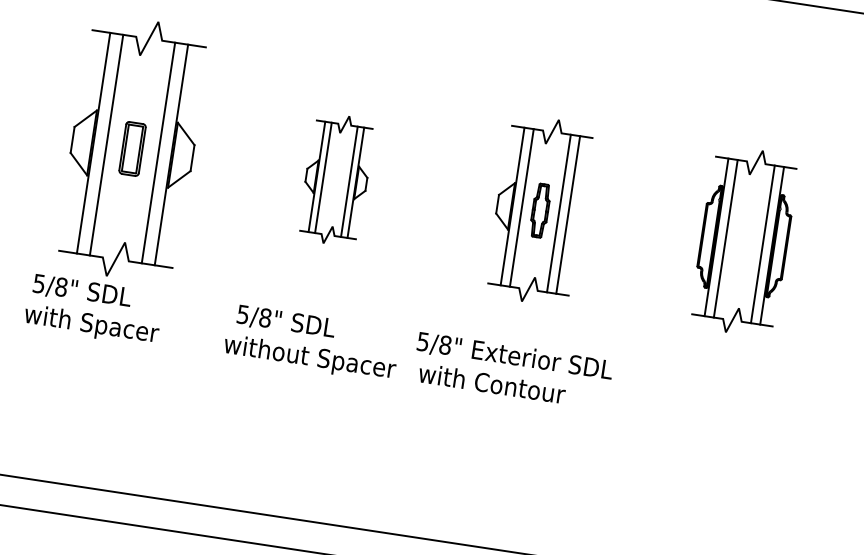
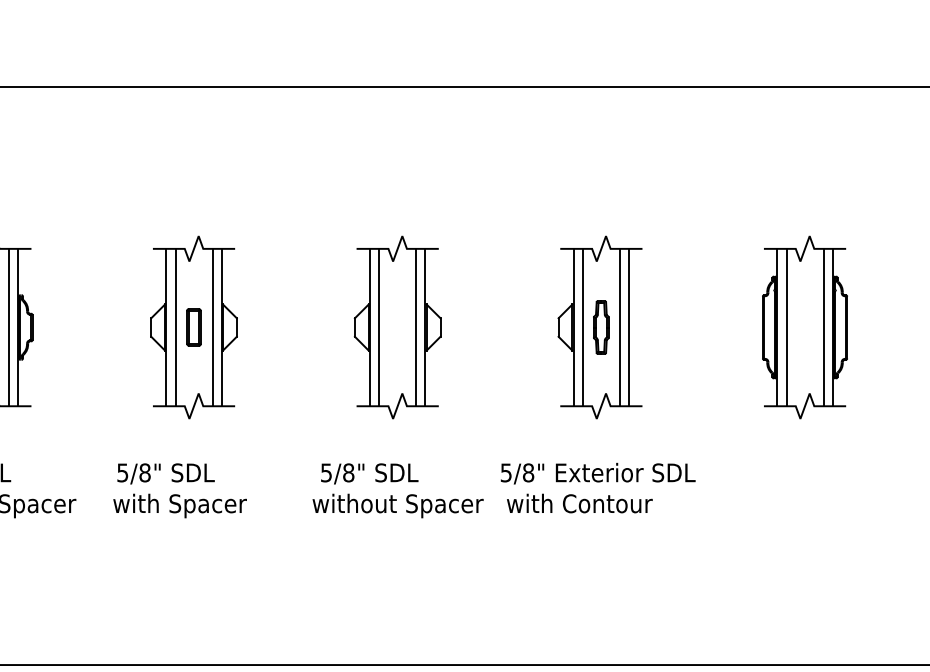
part: (132, 148) -> (193, 327), size x0.71
part: (336, 179) -> (397, 327), size x1.43

